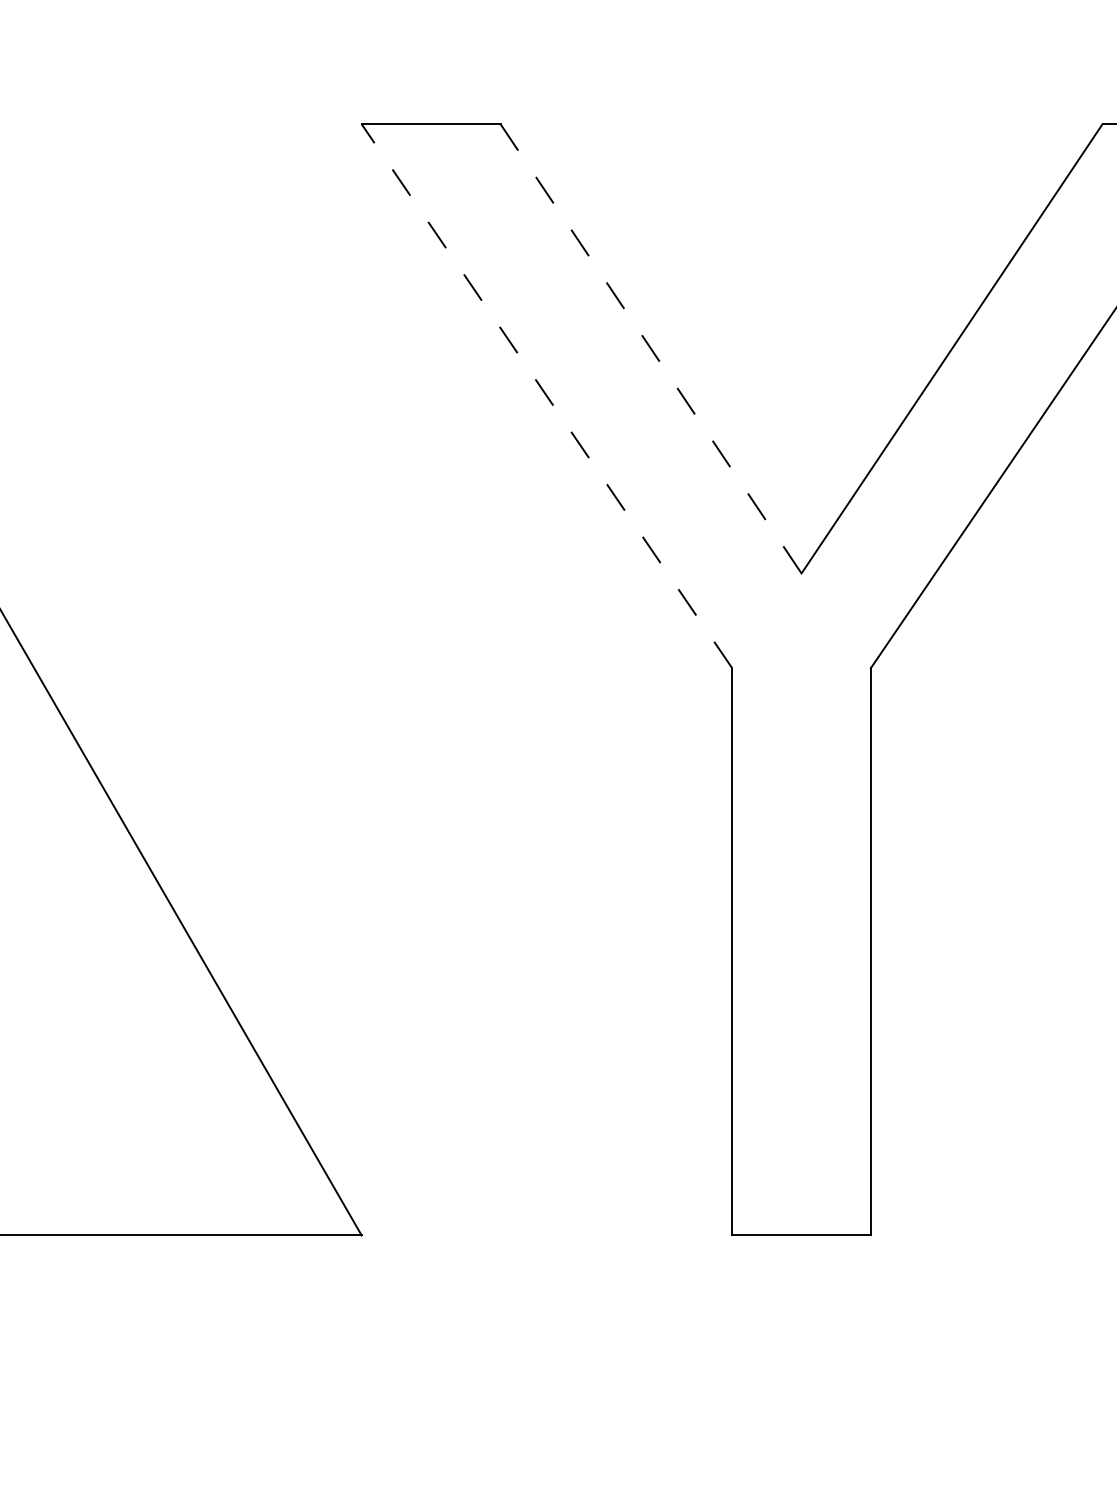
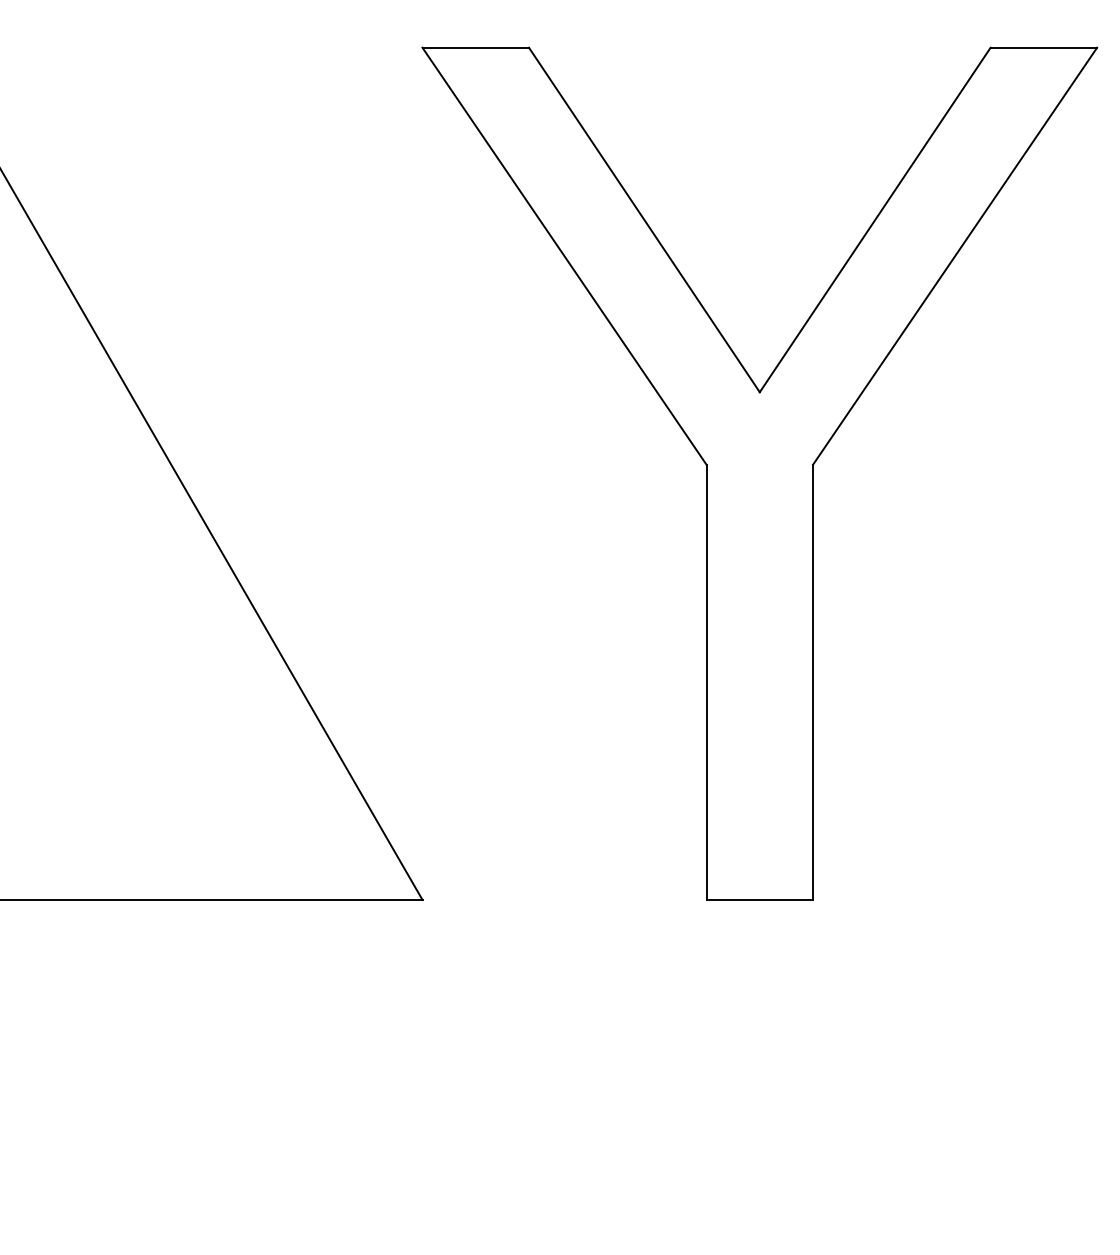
line: (651, 349) -> (644, 220), dashed -> solid
line: (546, 395) -> (564, 255), dashed -> solid

